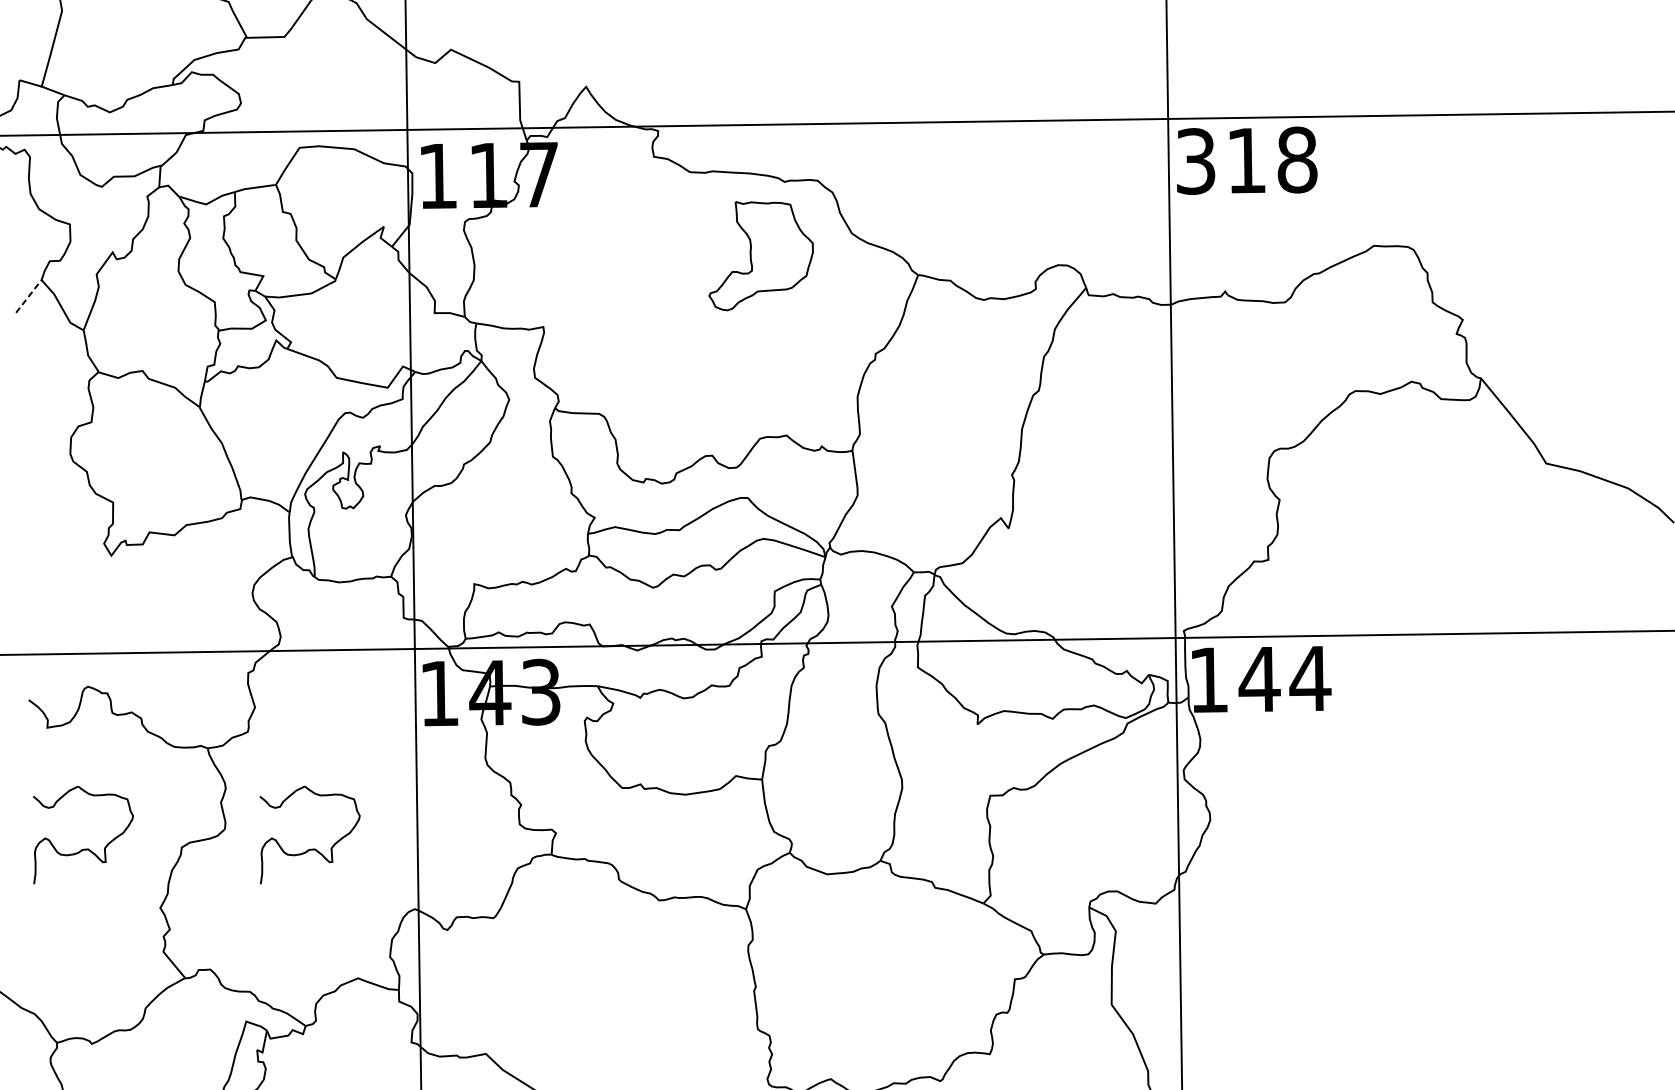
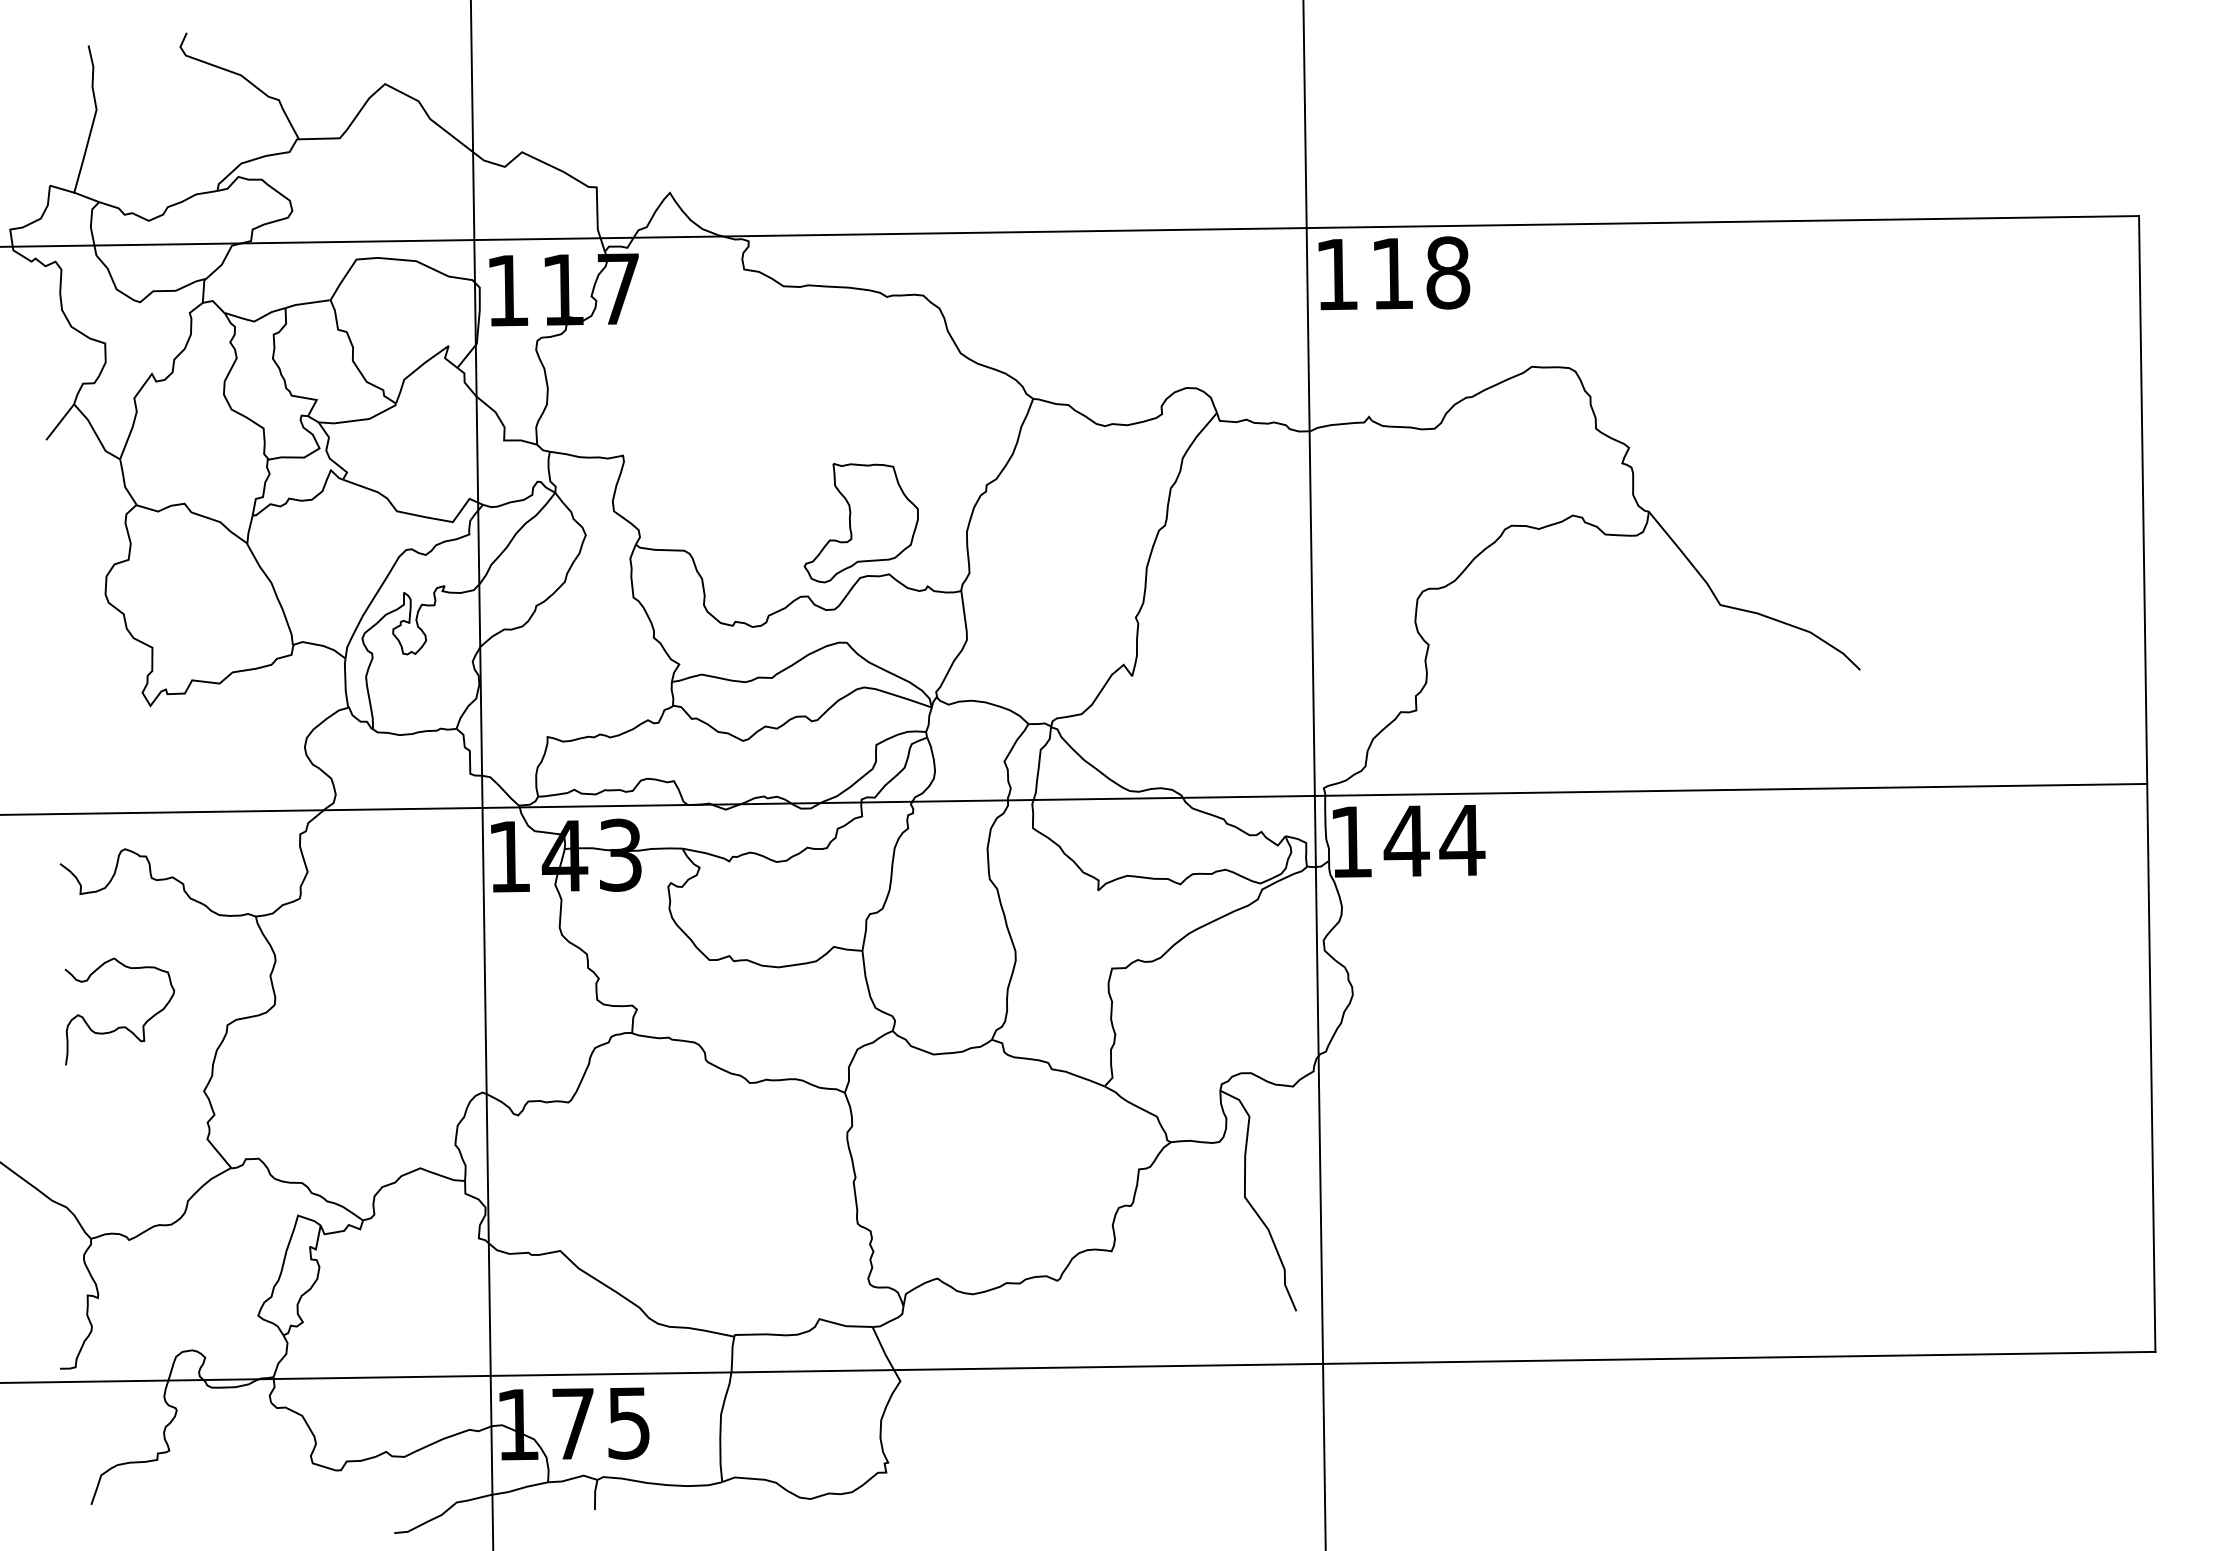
text: (1196, 161) -> (1337, 274), 318 -> 118
part: (760, 256) -> (860, 523), moved
line: (29, 296) -> (60, 422), dashed -> solid
part: (309, 848) -> (367, 1026), removed

